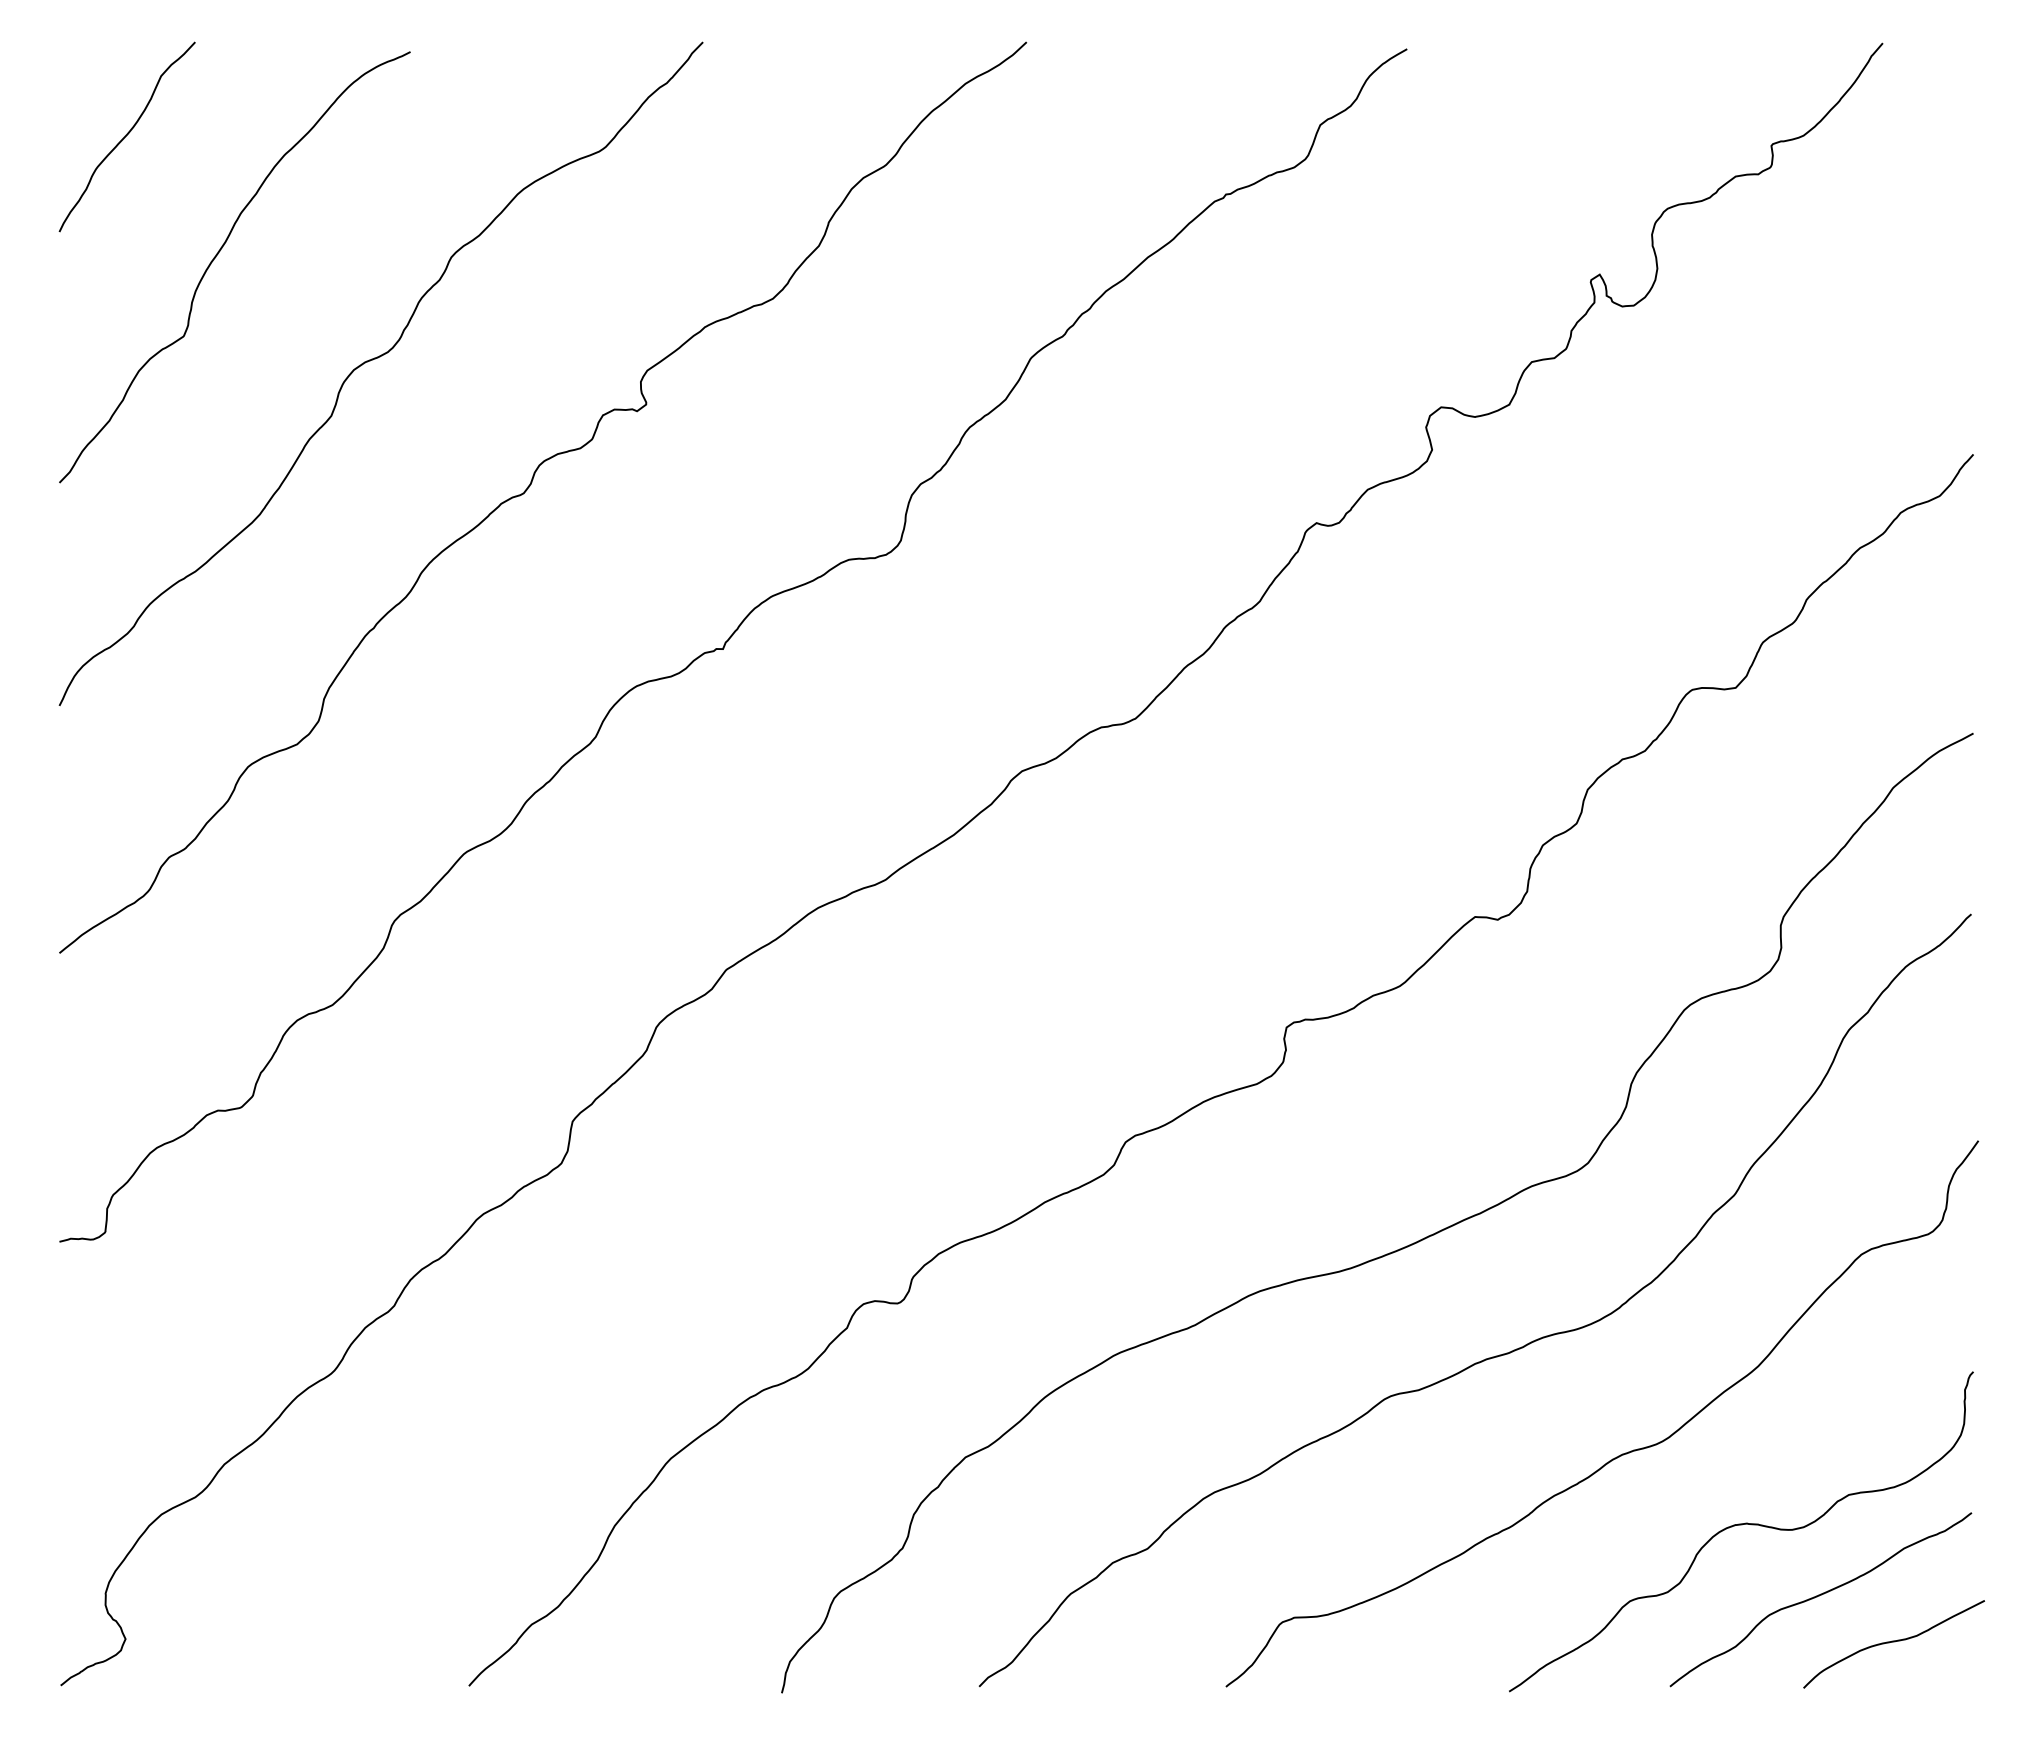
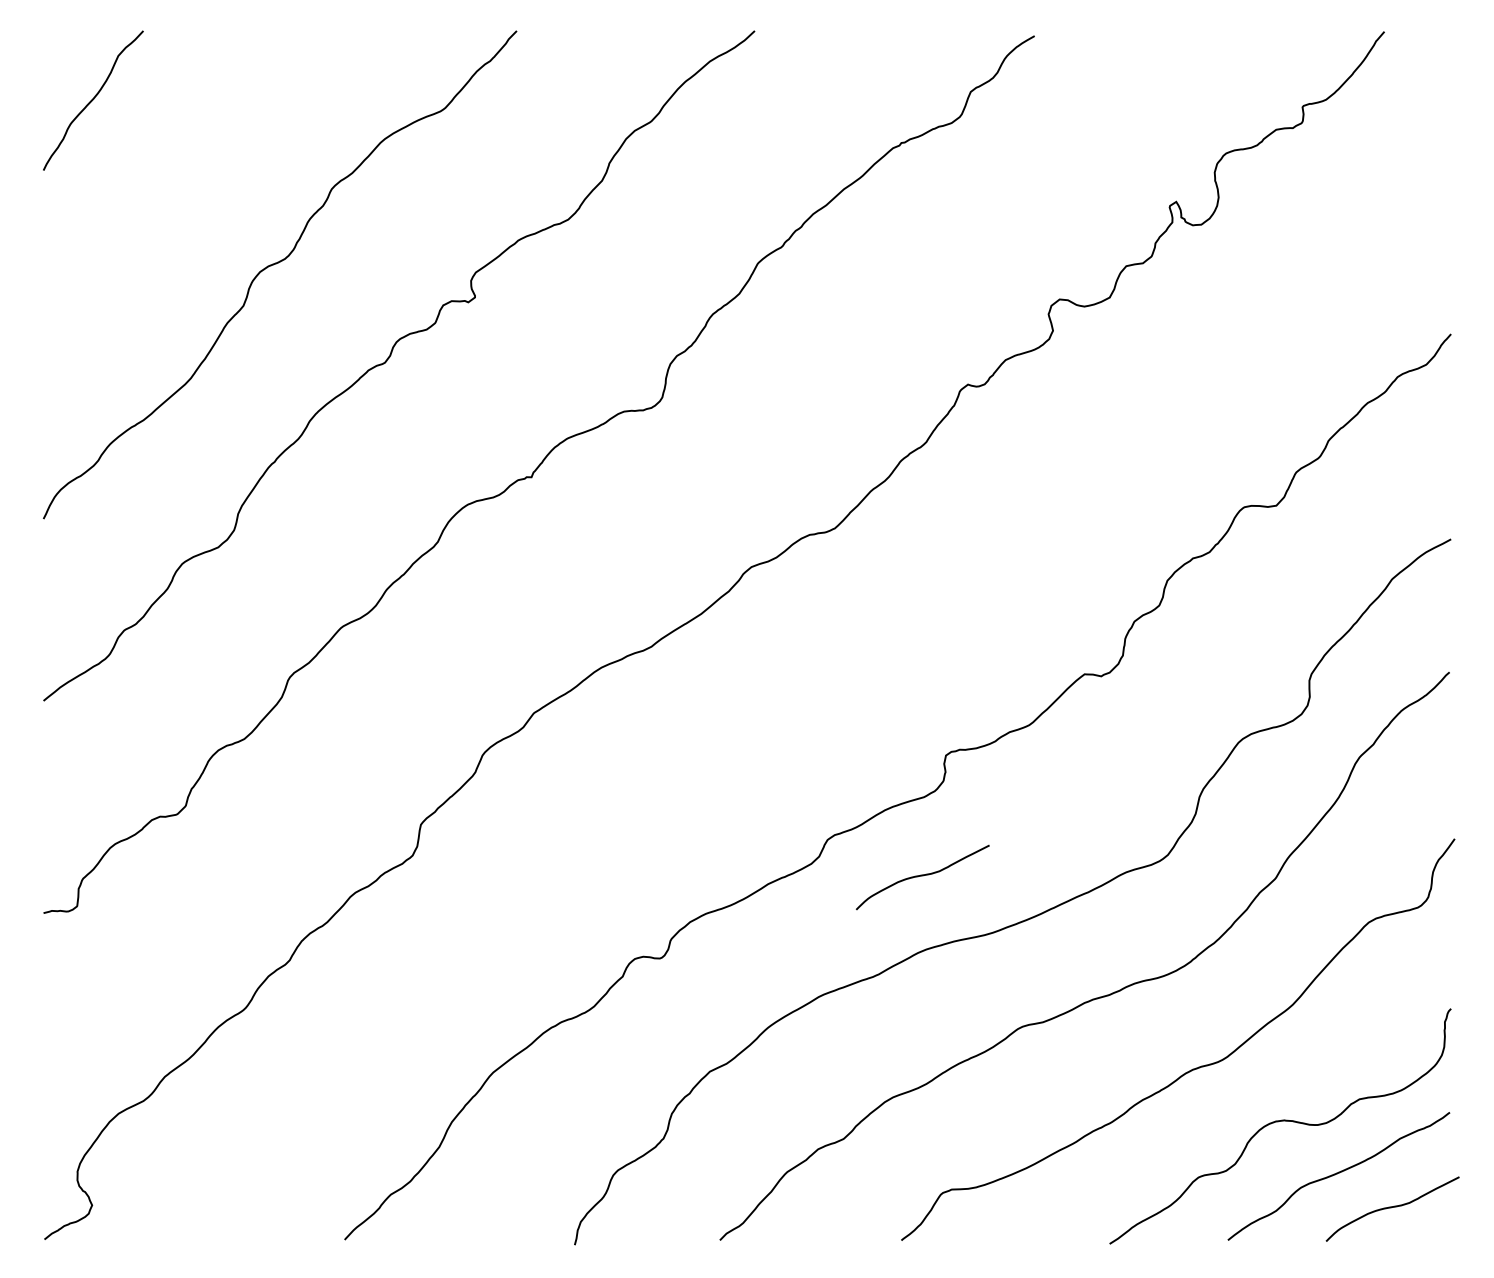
curve: (216, 257) -> (159, 189), removed
curve: (1254, 1191) -> (922, 876), added

